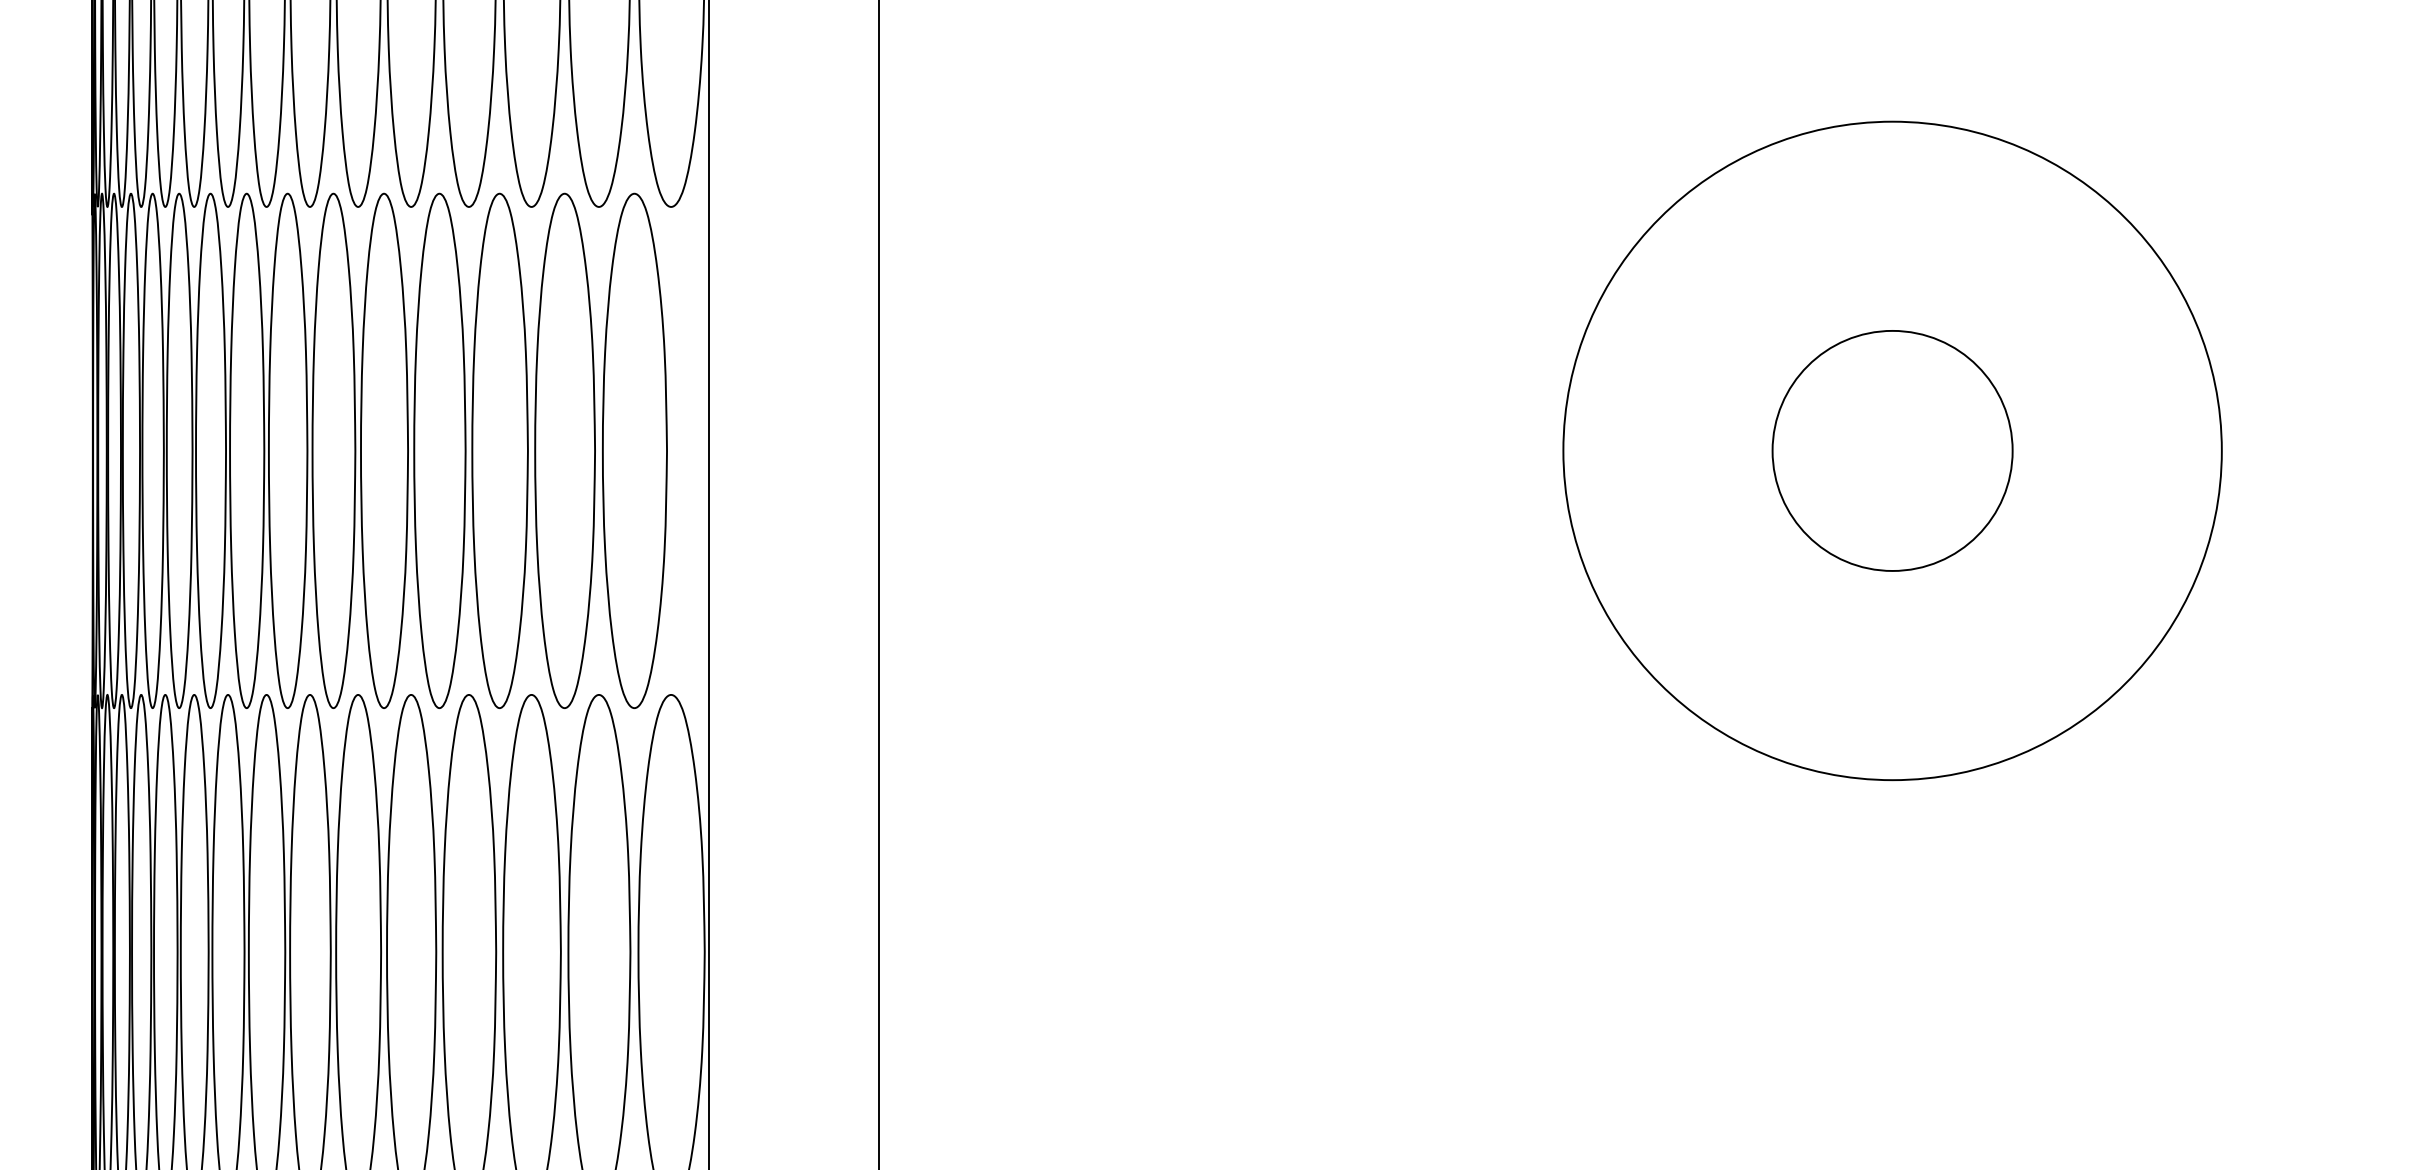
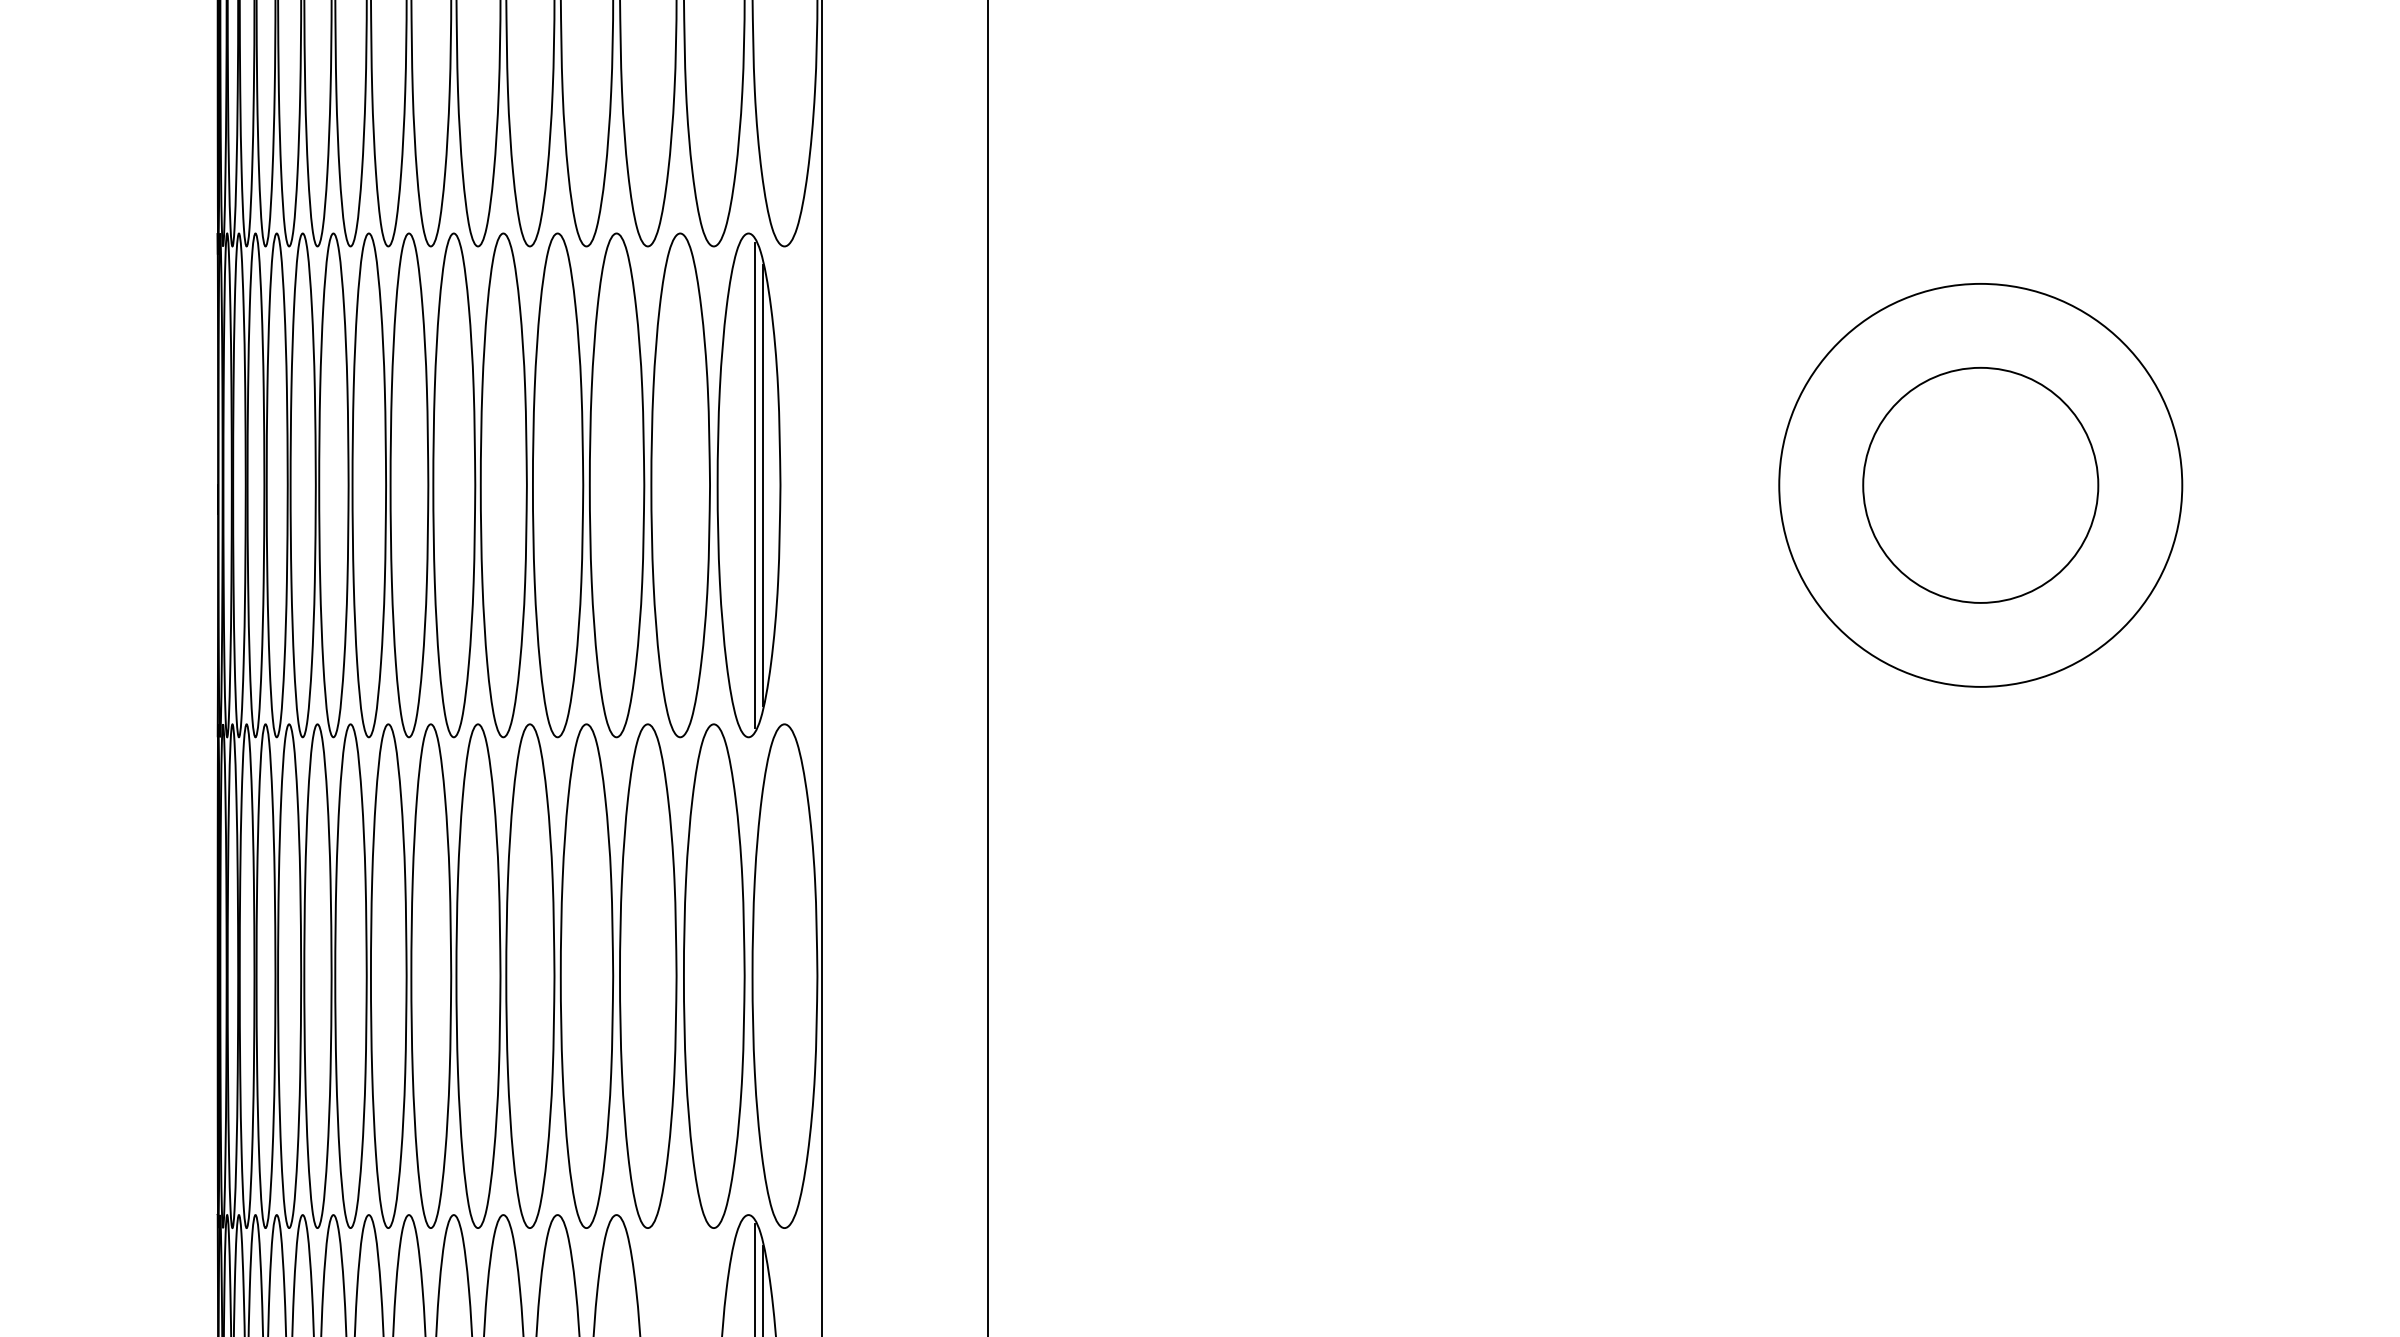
line: (640, 450) -> (754, 484), added
circle: (1892, 450) -> (1980, 484), size x0.62
line: (649, 451) -> (763, 485), added

